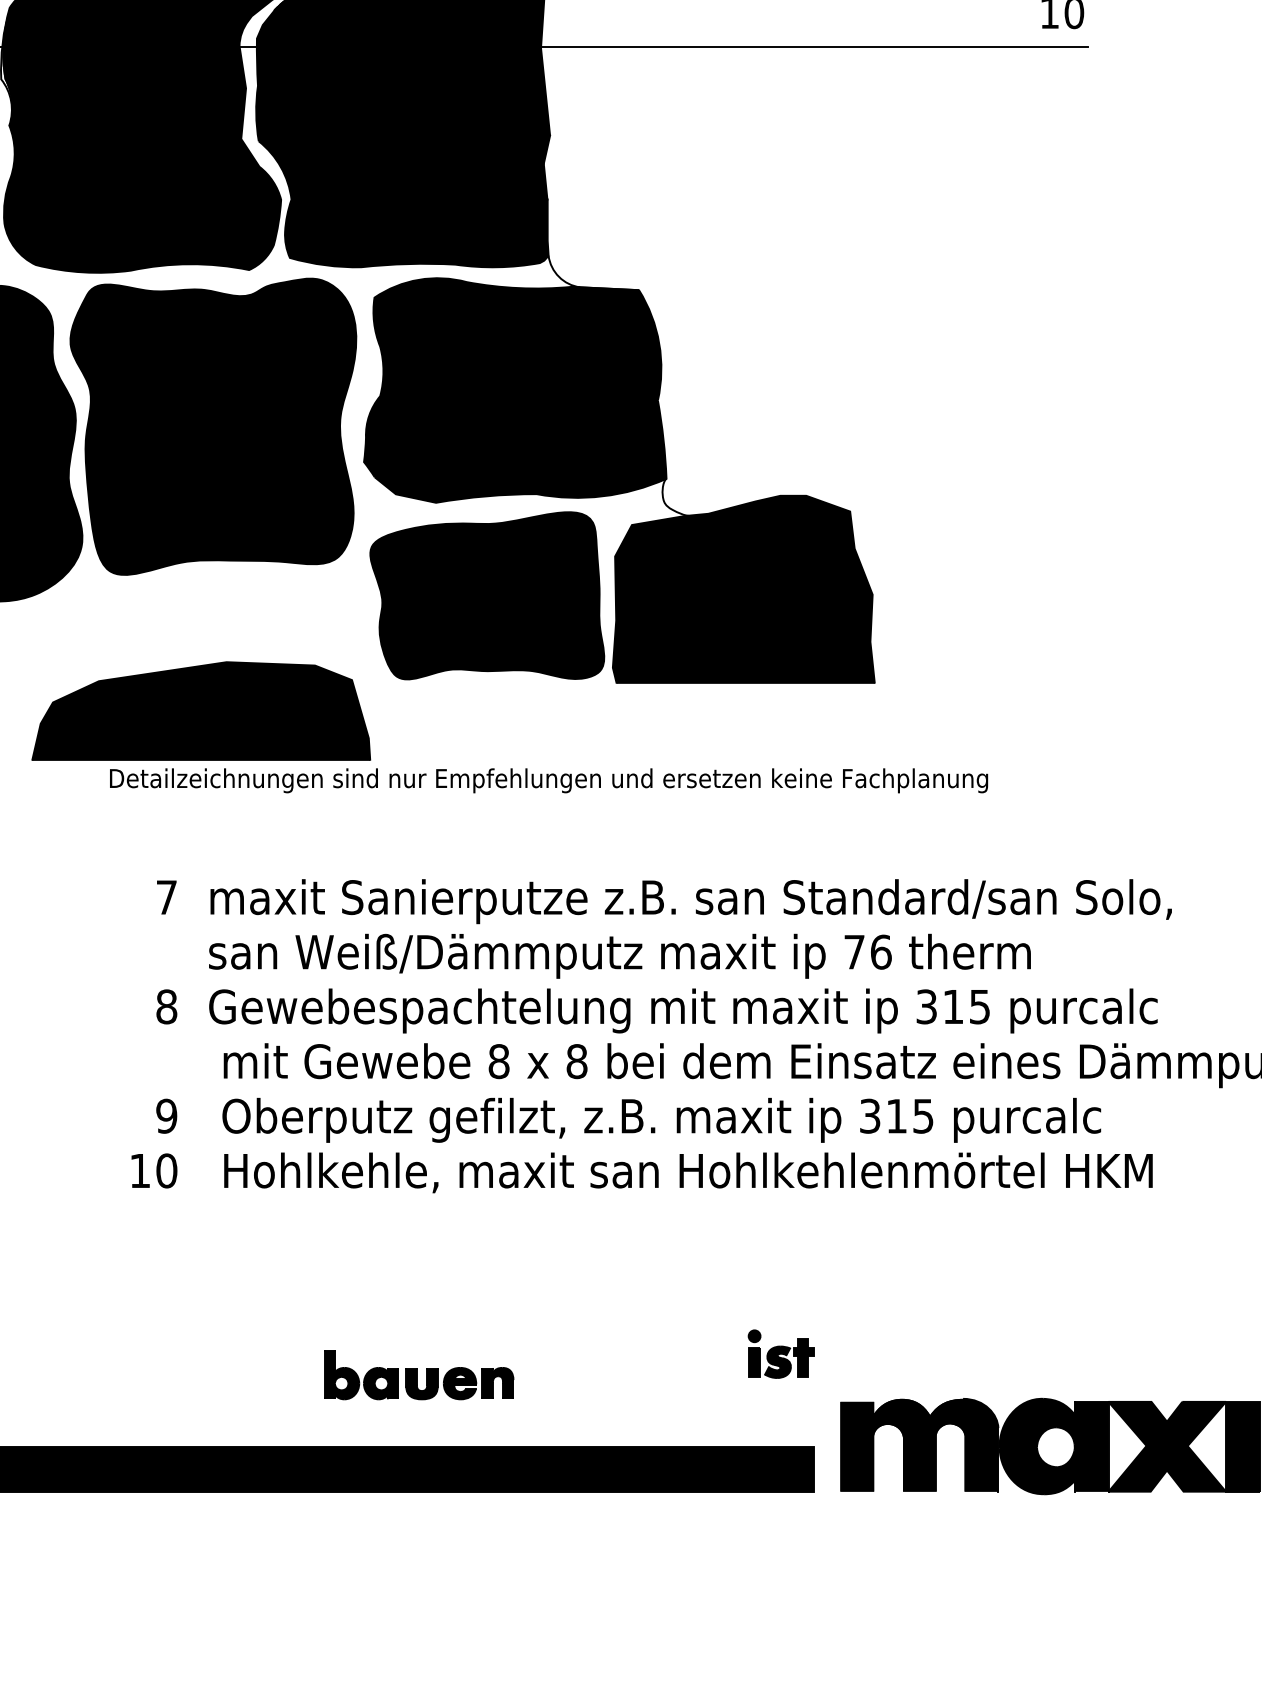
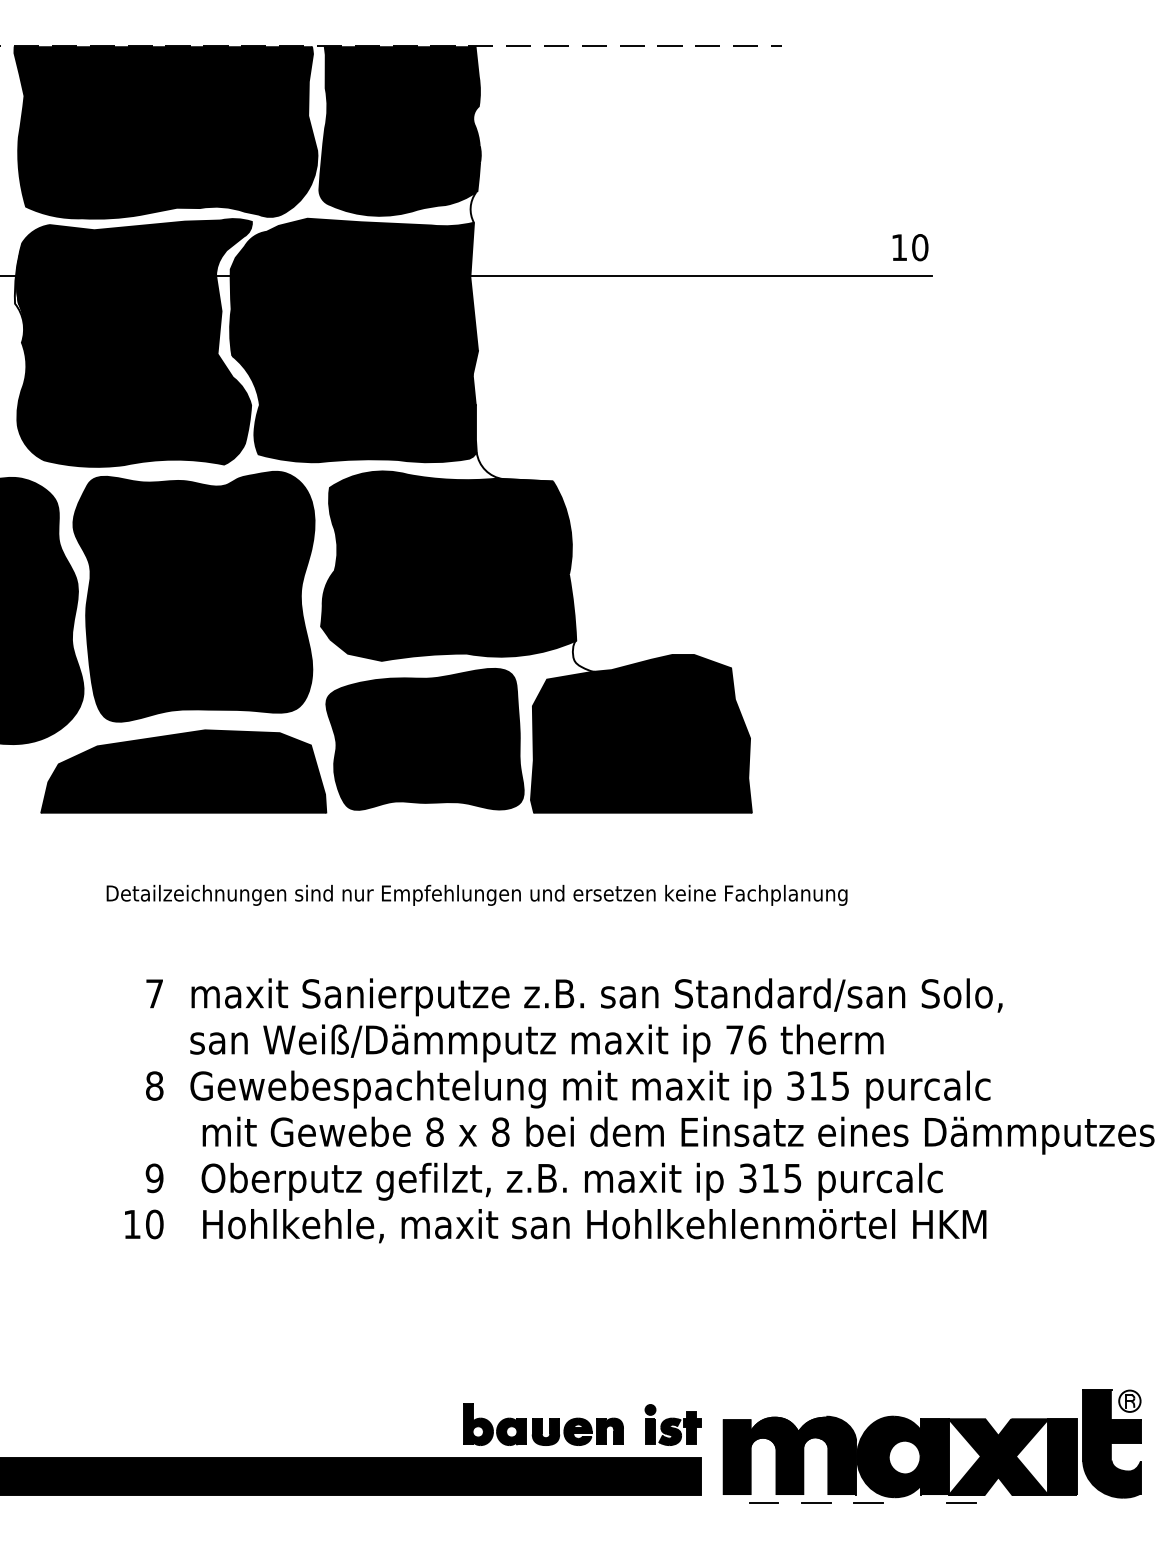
part: (200, 710) -> (183, 771), moved
part: (780, 1353) -> (672, 1424), moved
part: (419, 1374) -> (543, 1424), moved
line: (888, 1501) -> (763, 1503), added
line: (951, 1501) -> (816, 1503), added
line: (1013, 1501) -> (868, 1503), added
line: (1123, 1501) -> (961, 1503), added

